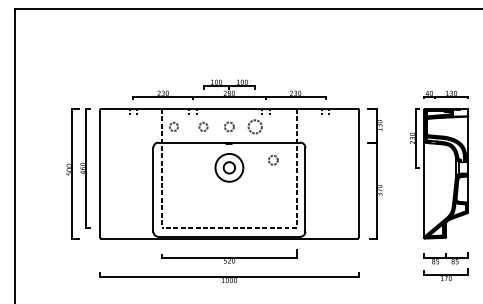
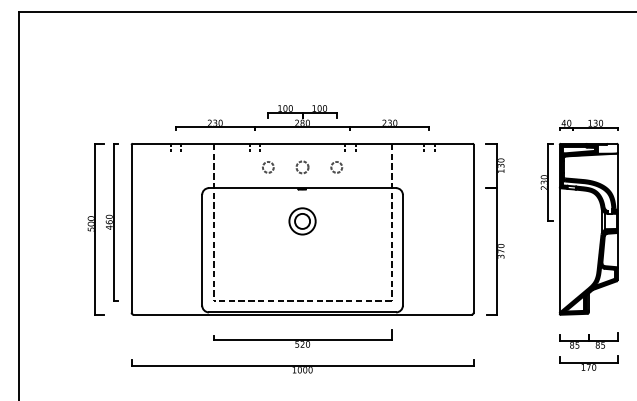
circle: (174, 126) -> (229, 167), removed
circle: (255, 126) -> (336, 167), size x0.62
circle: (273, 160) -> (360, 211), removed
circle: (229, 167) -> (302, 221), size x0.71

